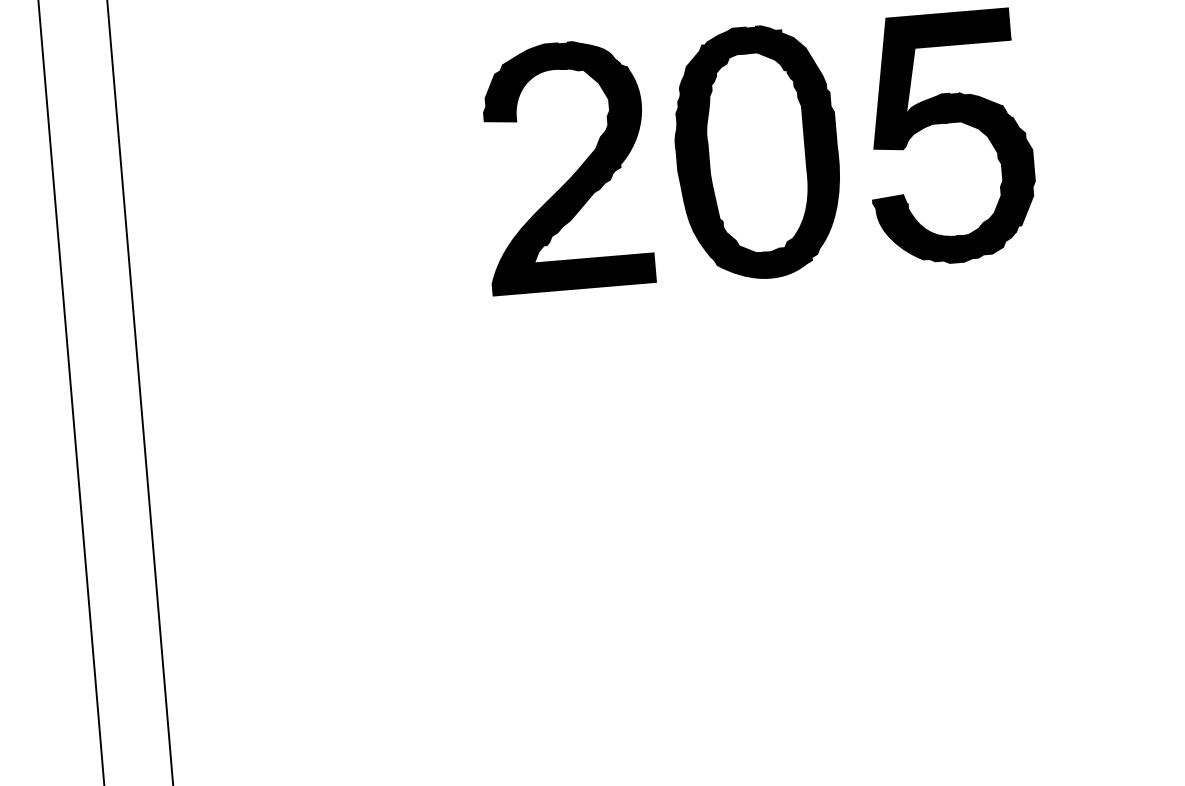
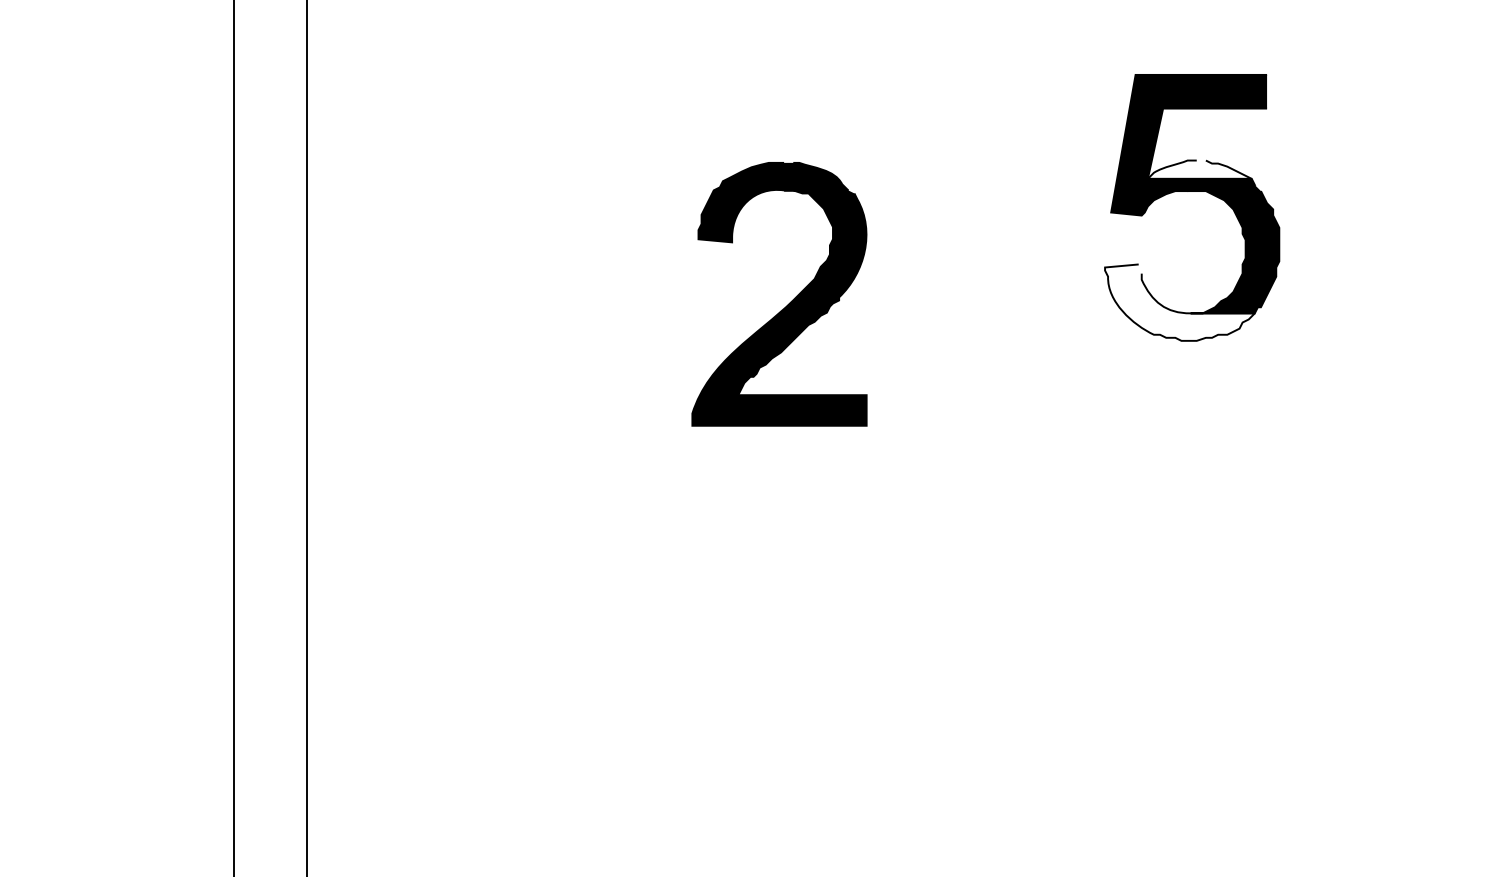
fill: (953, 101) -> (1199, 169), removed
part: (756, 153) -> (985, 206), removed
part: (573, 174) -> (788, 303), moved
fill: (945, 227) -> (1179, 302), removed

